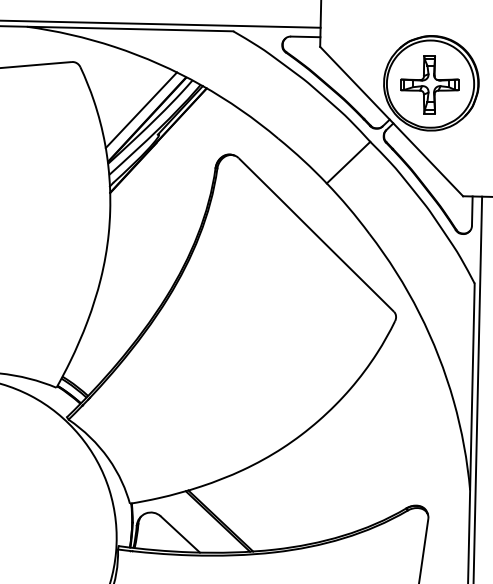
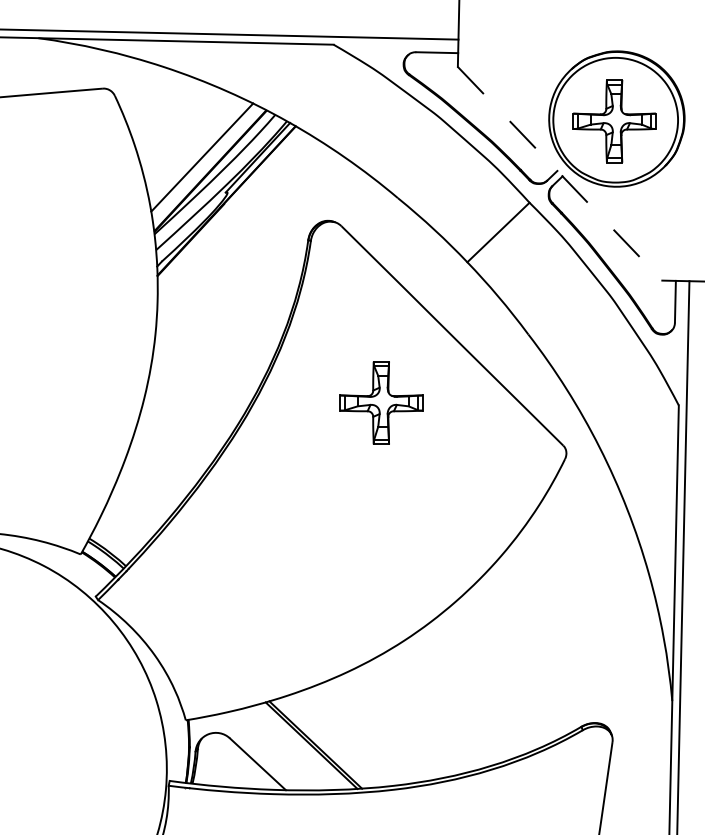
line: (391, 121) -> (559, 173), solid -> dashed
part: (266, 281) -> (381, 402), added

